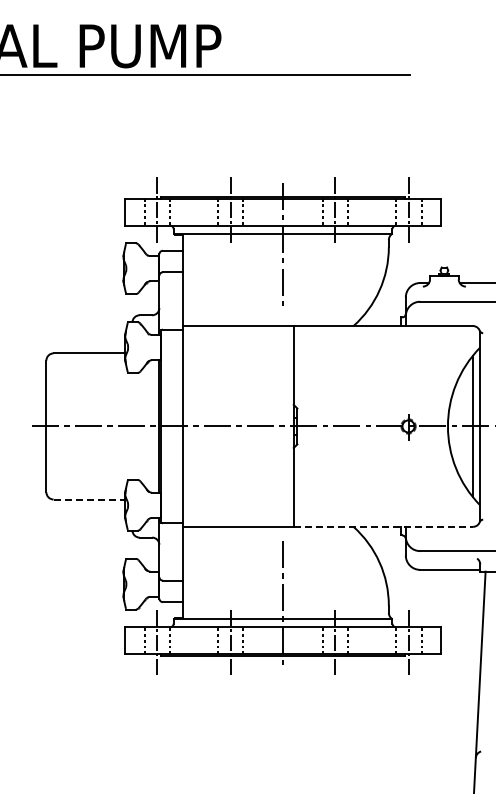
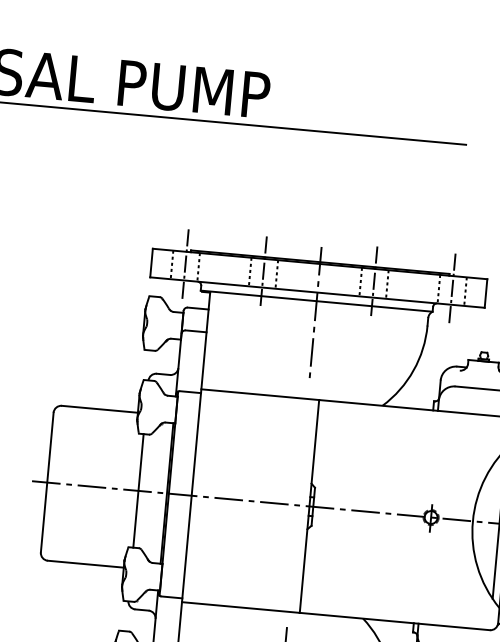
line: (132, 426) -> (138, 490), added
line: (89, 499) -> (85, 564), dashed -> solid
line: (383, 526) -> (394, 621), dashed -> solid

